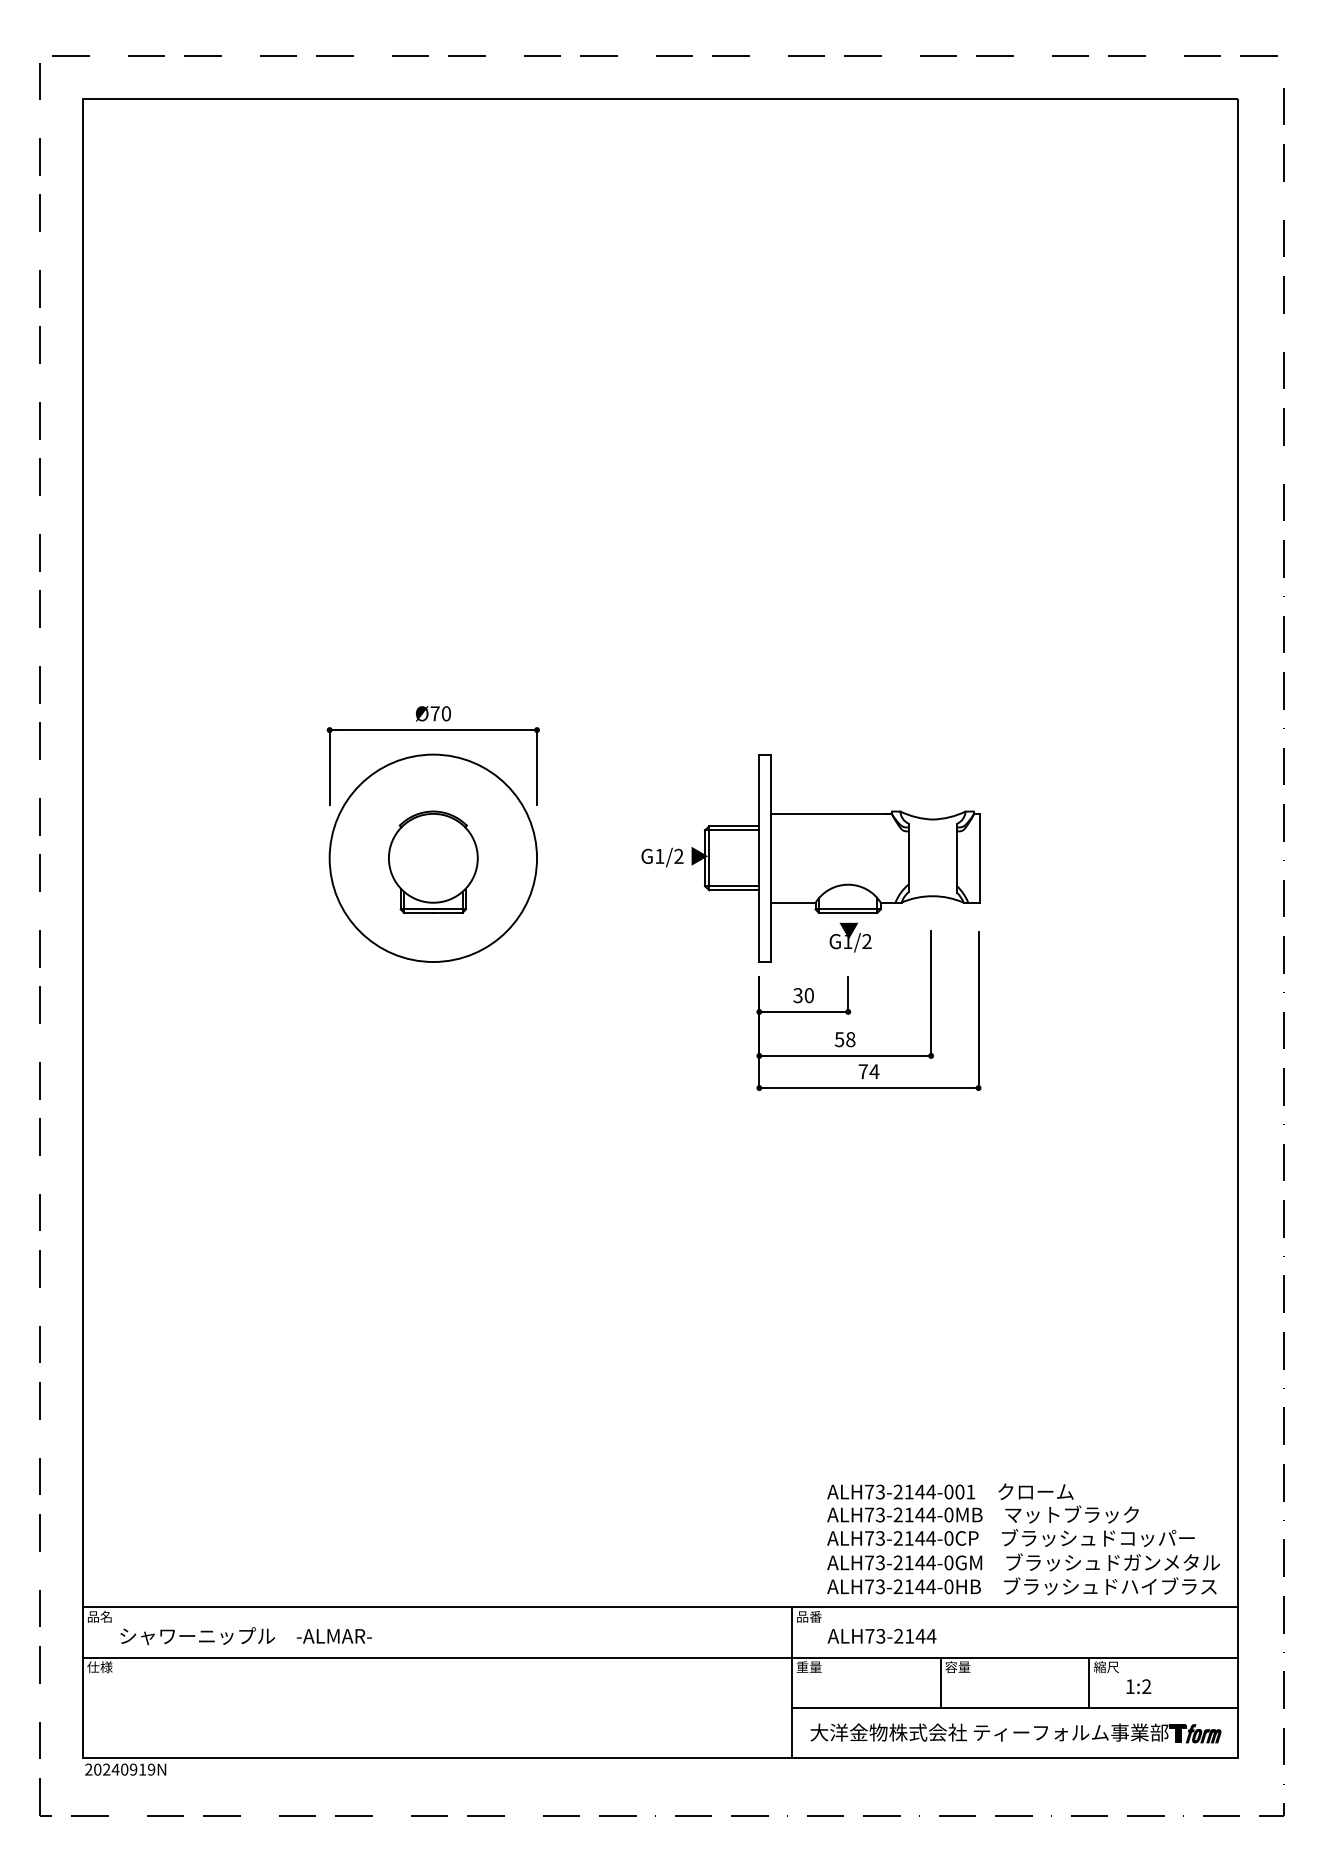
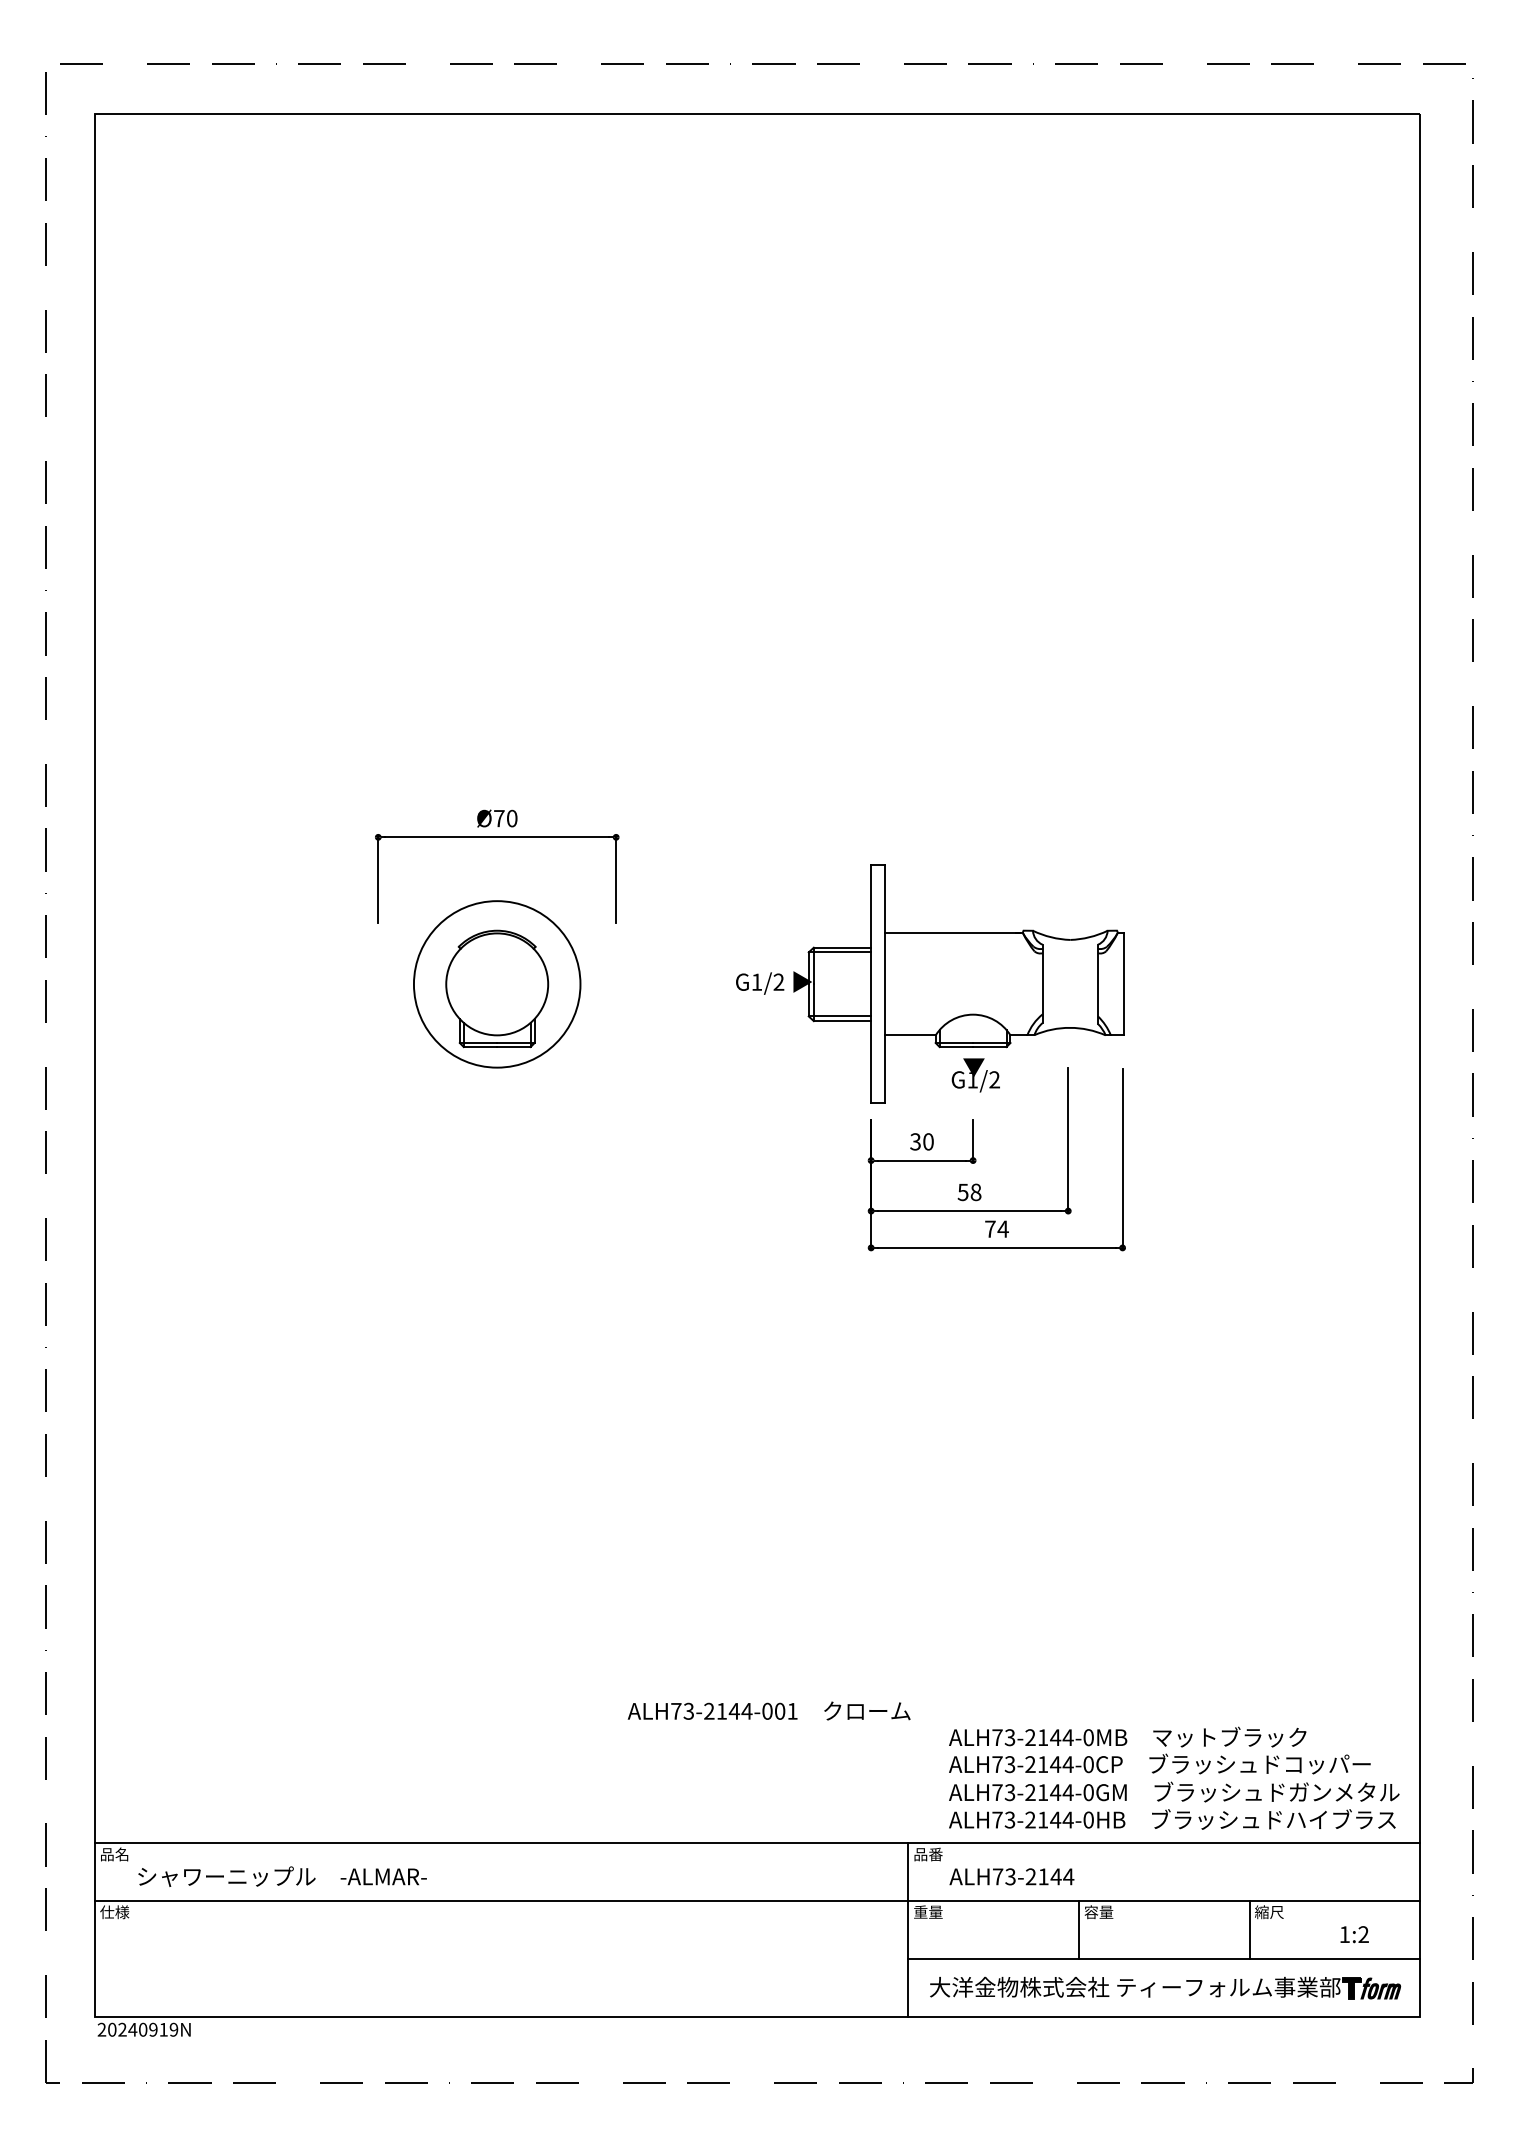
circle: (433, 858) -> (497, 984), size x0.7
text: (950, 1491) -> (769, 1710), moved
text: (1138, 1686) -> (1354, 1934), moved

